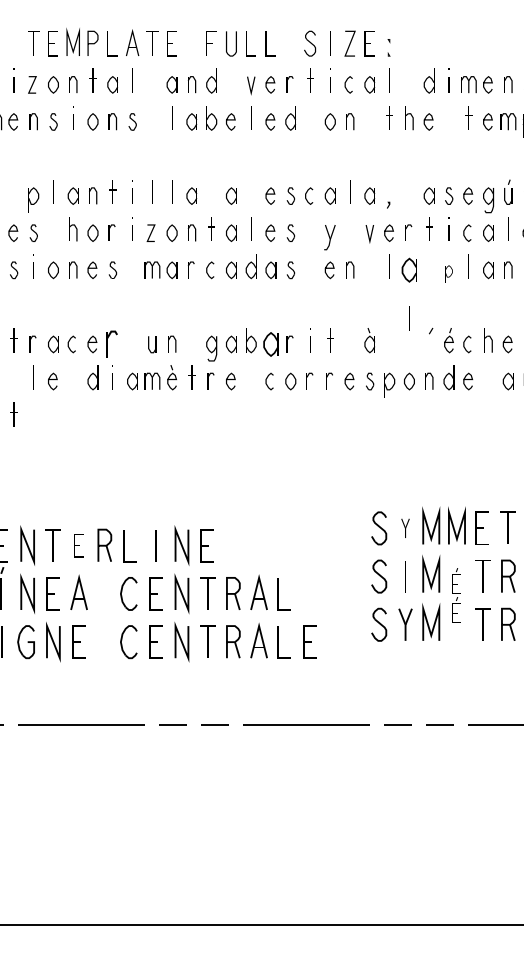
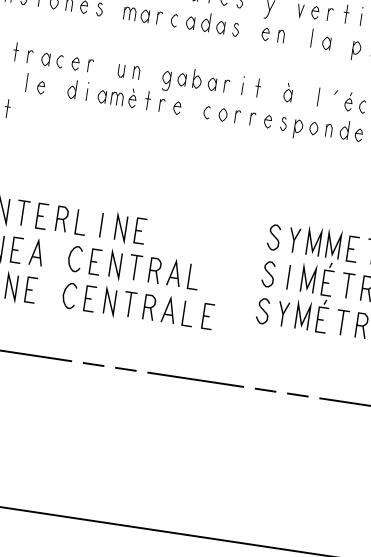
part: (409, 270) -> (326, 43), size x0.71
part: (448, 273) -> (356, 50), size x1.43
line: (409, 318) -> (318, 97), moved
part: (111, 343) -> (90, 65), size x0.62
part: (270, 344) -> (211, 84), size x0.71
part: (405, 528) -> (294, 240), size x1.67
part: (78, 545) -> (41, 216), size x1.43
part: (456, 595) -> (325, 297), size x1.67

